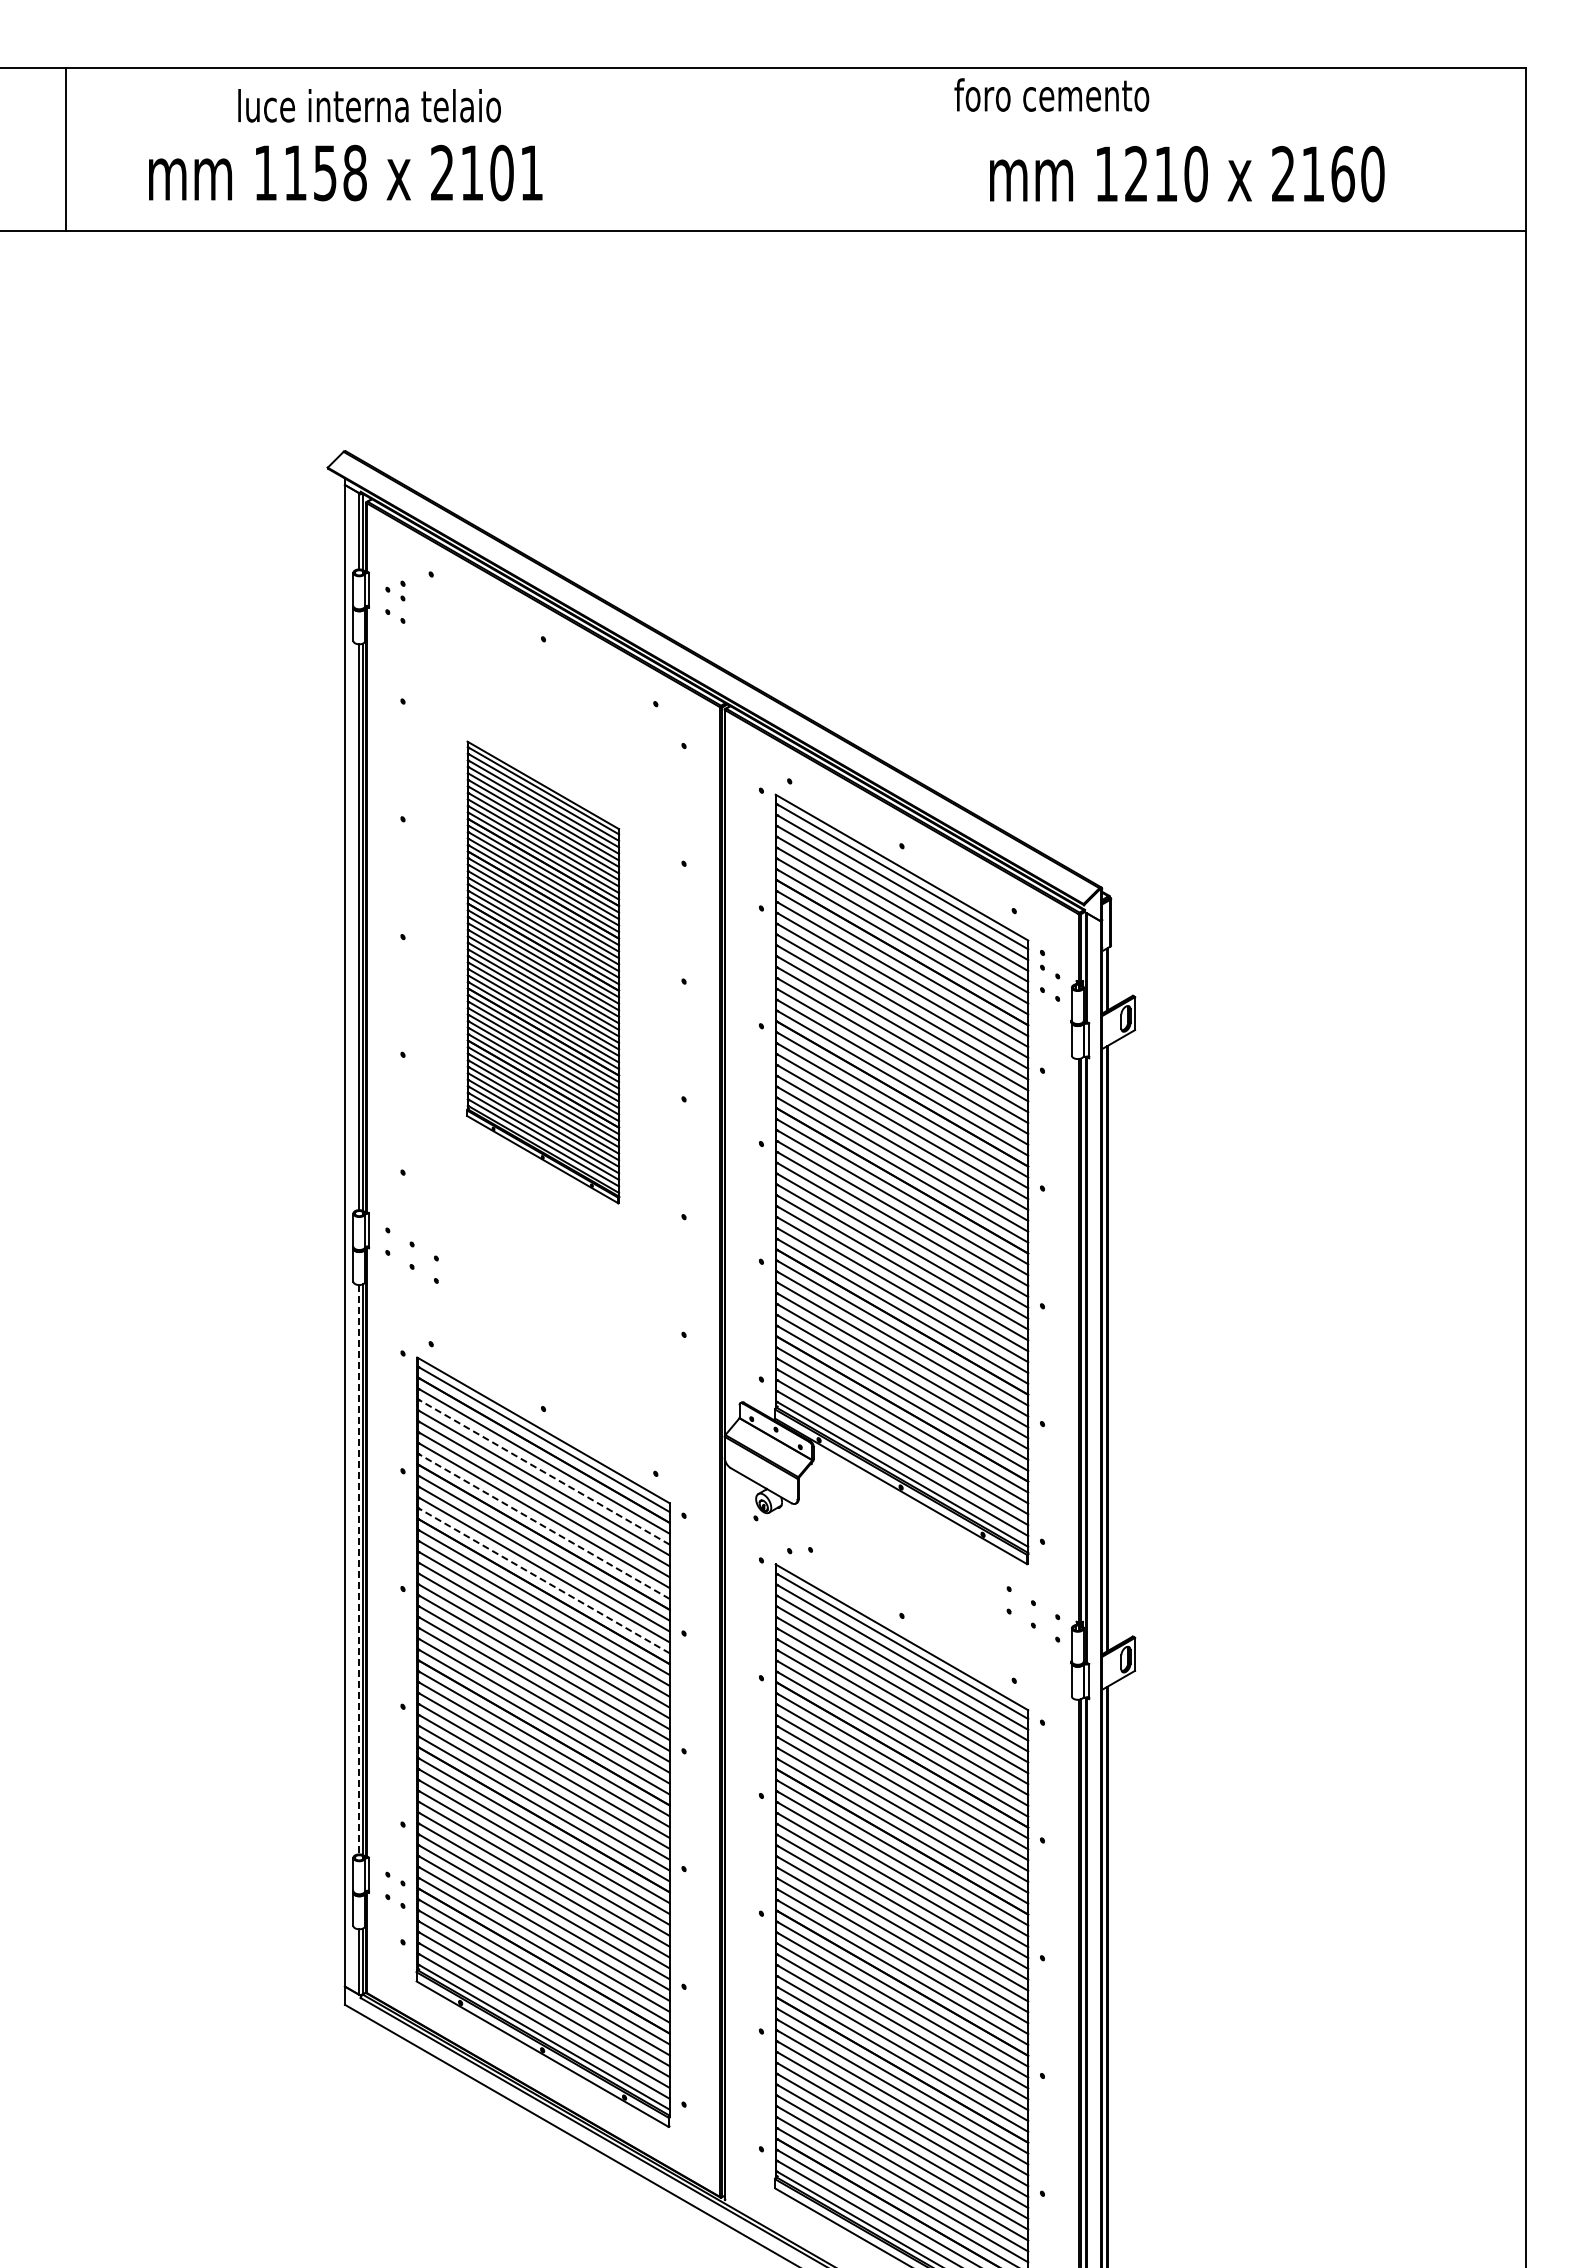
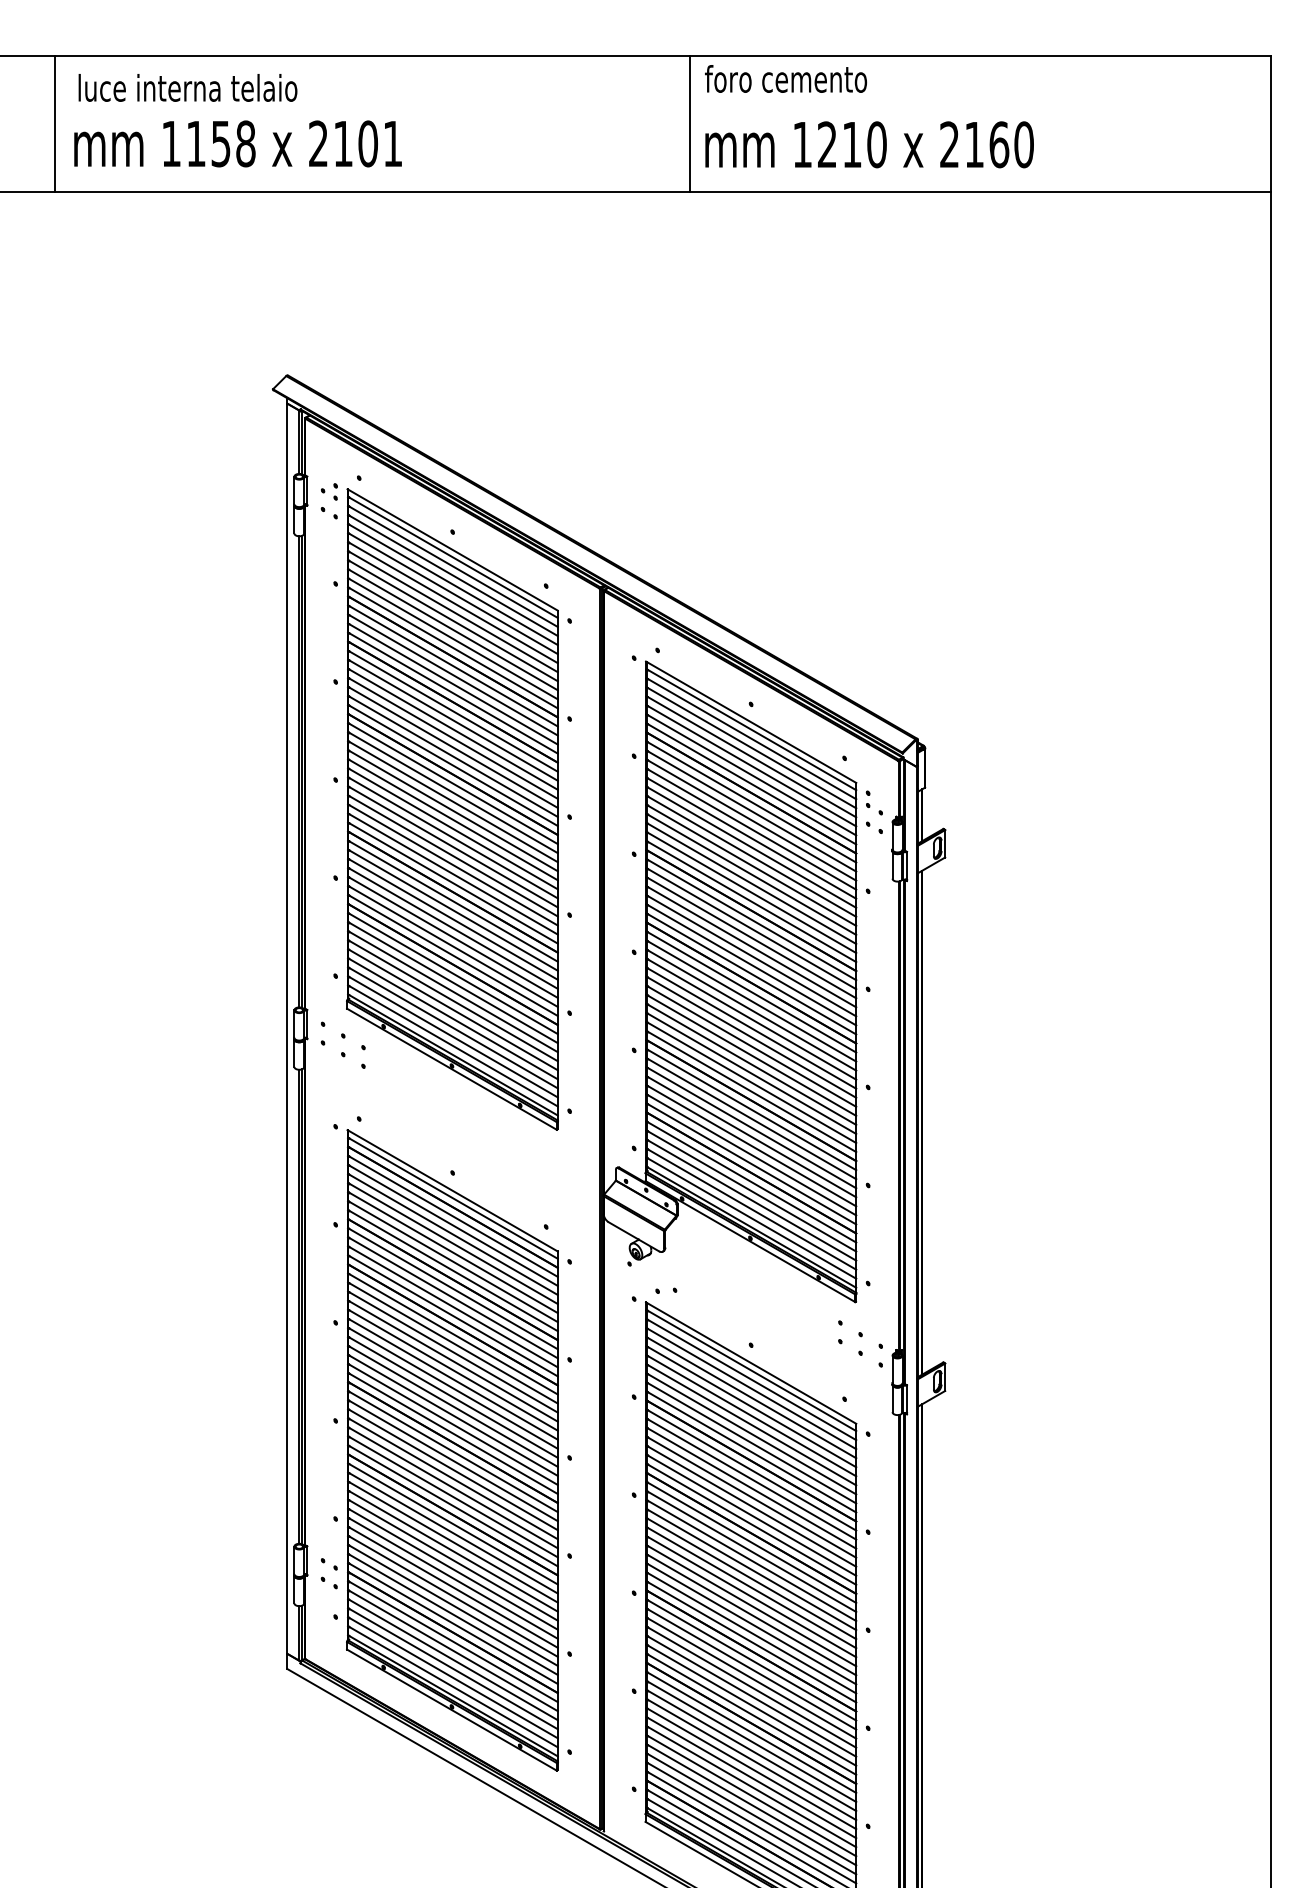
text: (1051, 94) -> (785, 78), moved
text: (369, 105) -> (187, 87), moved
line: (829, 149) -> (690, 124), added
text: (345, 172) -> (237, 143), moved
text: (1187, 174) -> (869, 145), moved
part: (542, 972) -> (451, 809), size x1.67
line: (543, 1471) -> (452, 1225), dashed -> solid
line: (543, 1526) -> (452, 1270), dashed -> solid
line: (358, 1569) -> (298, 1306), dashed -> solid
line: (543, 1580) -> (452, 1315), dashed -> solid

